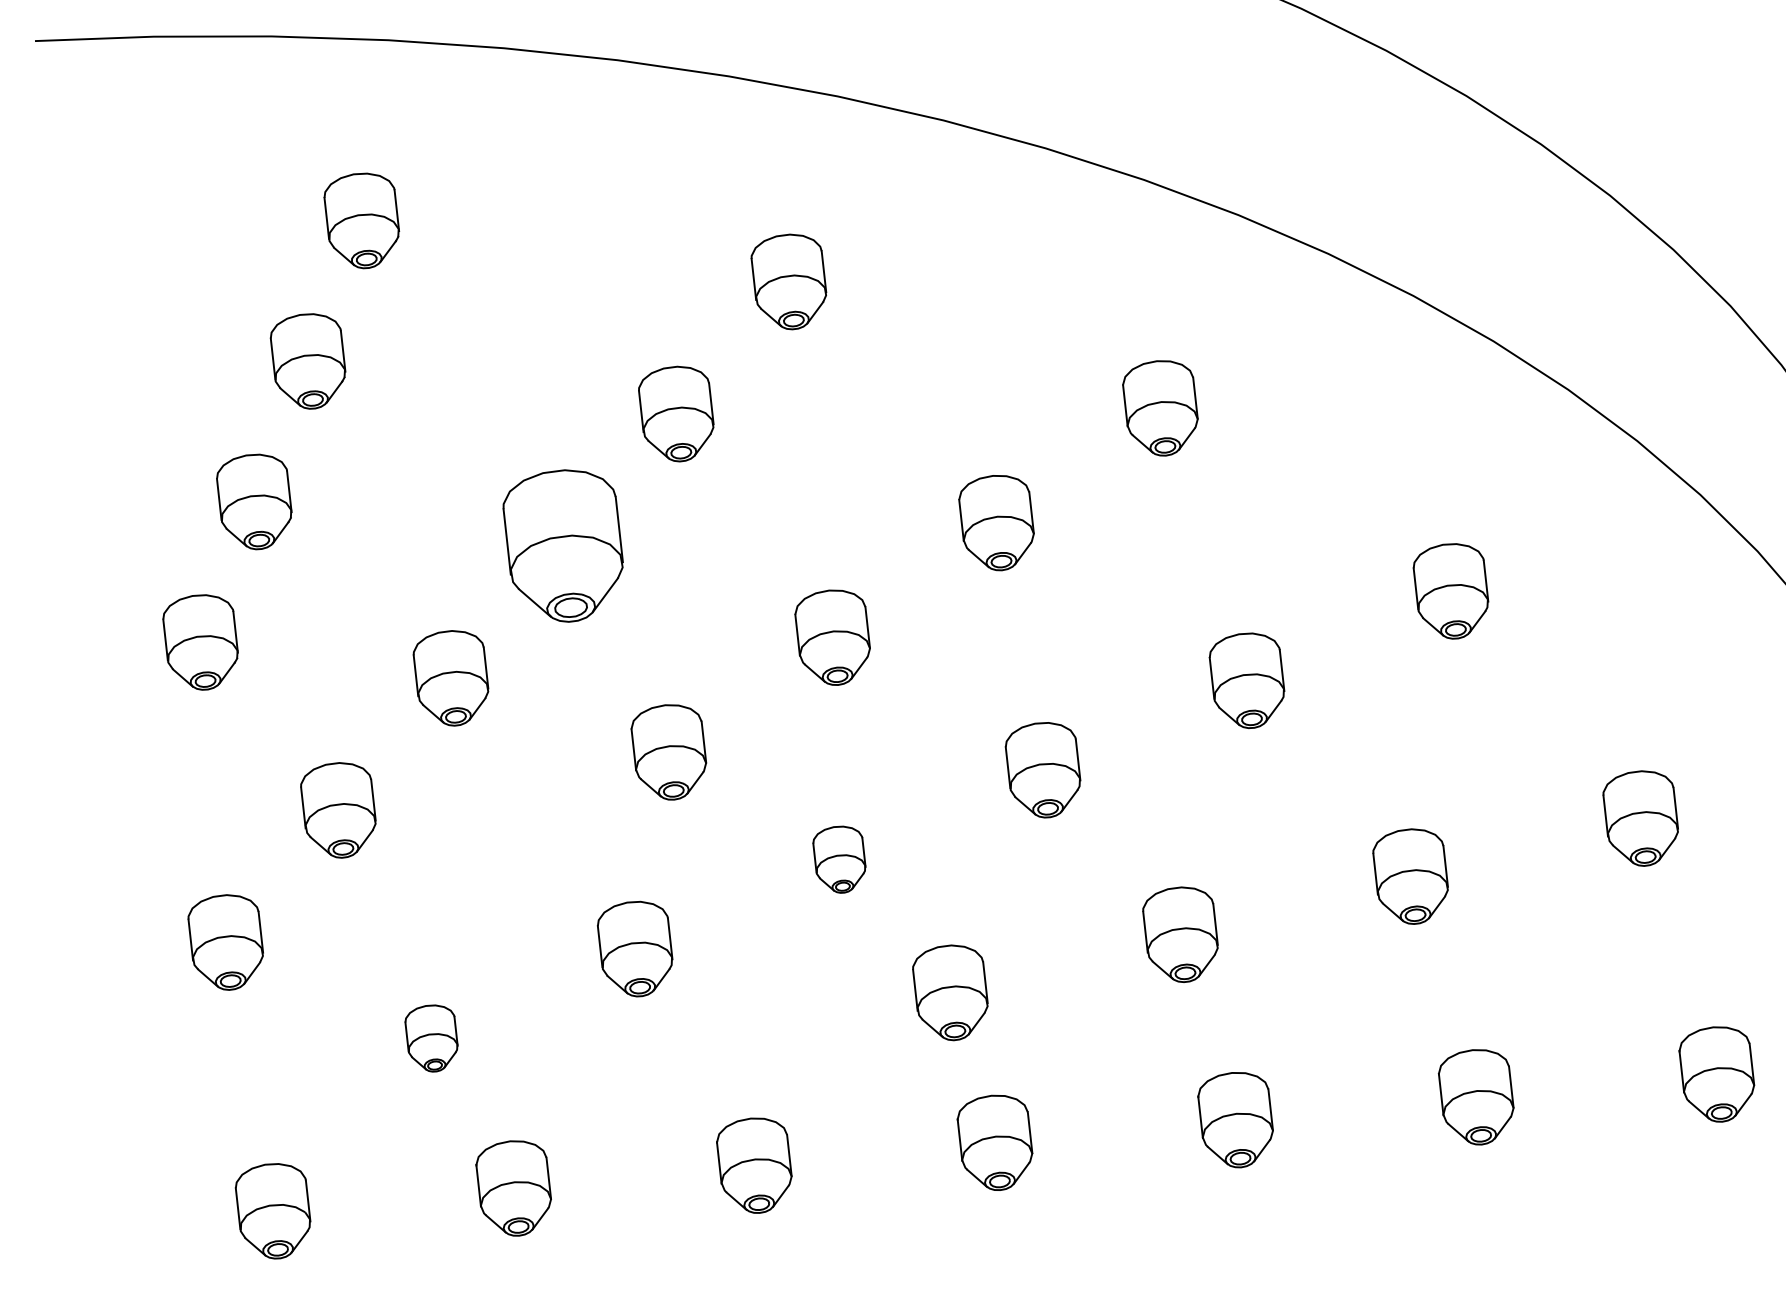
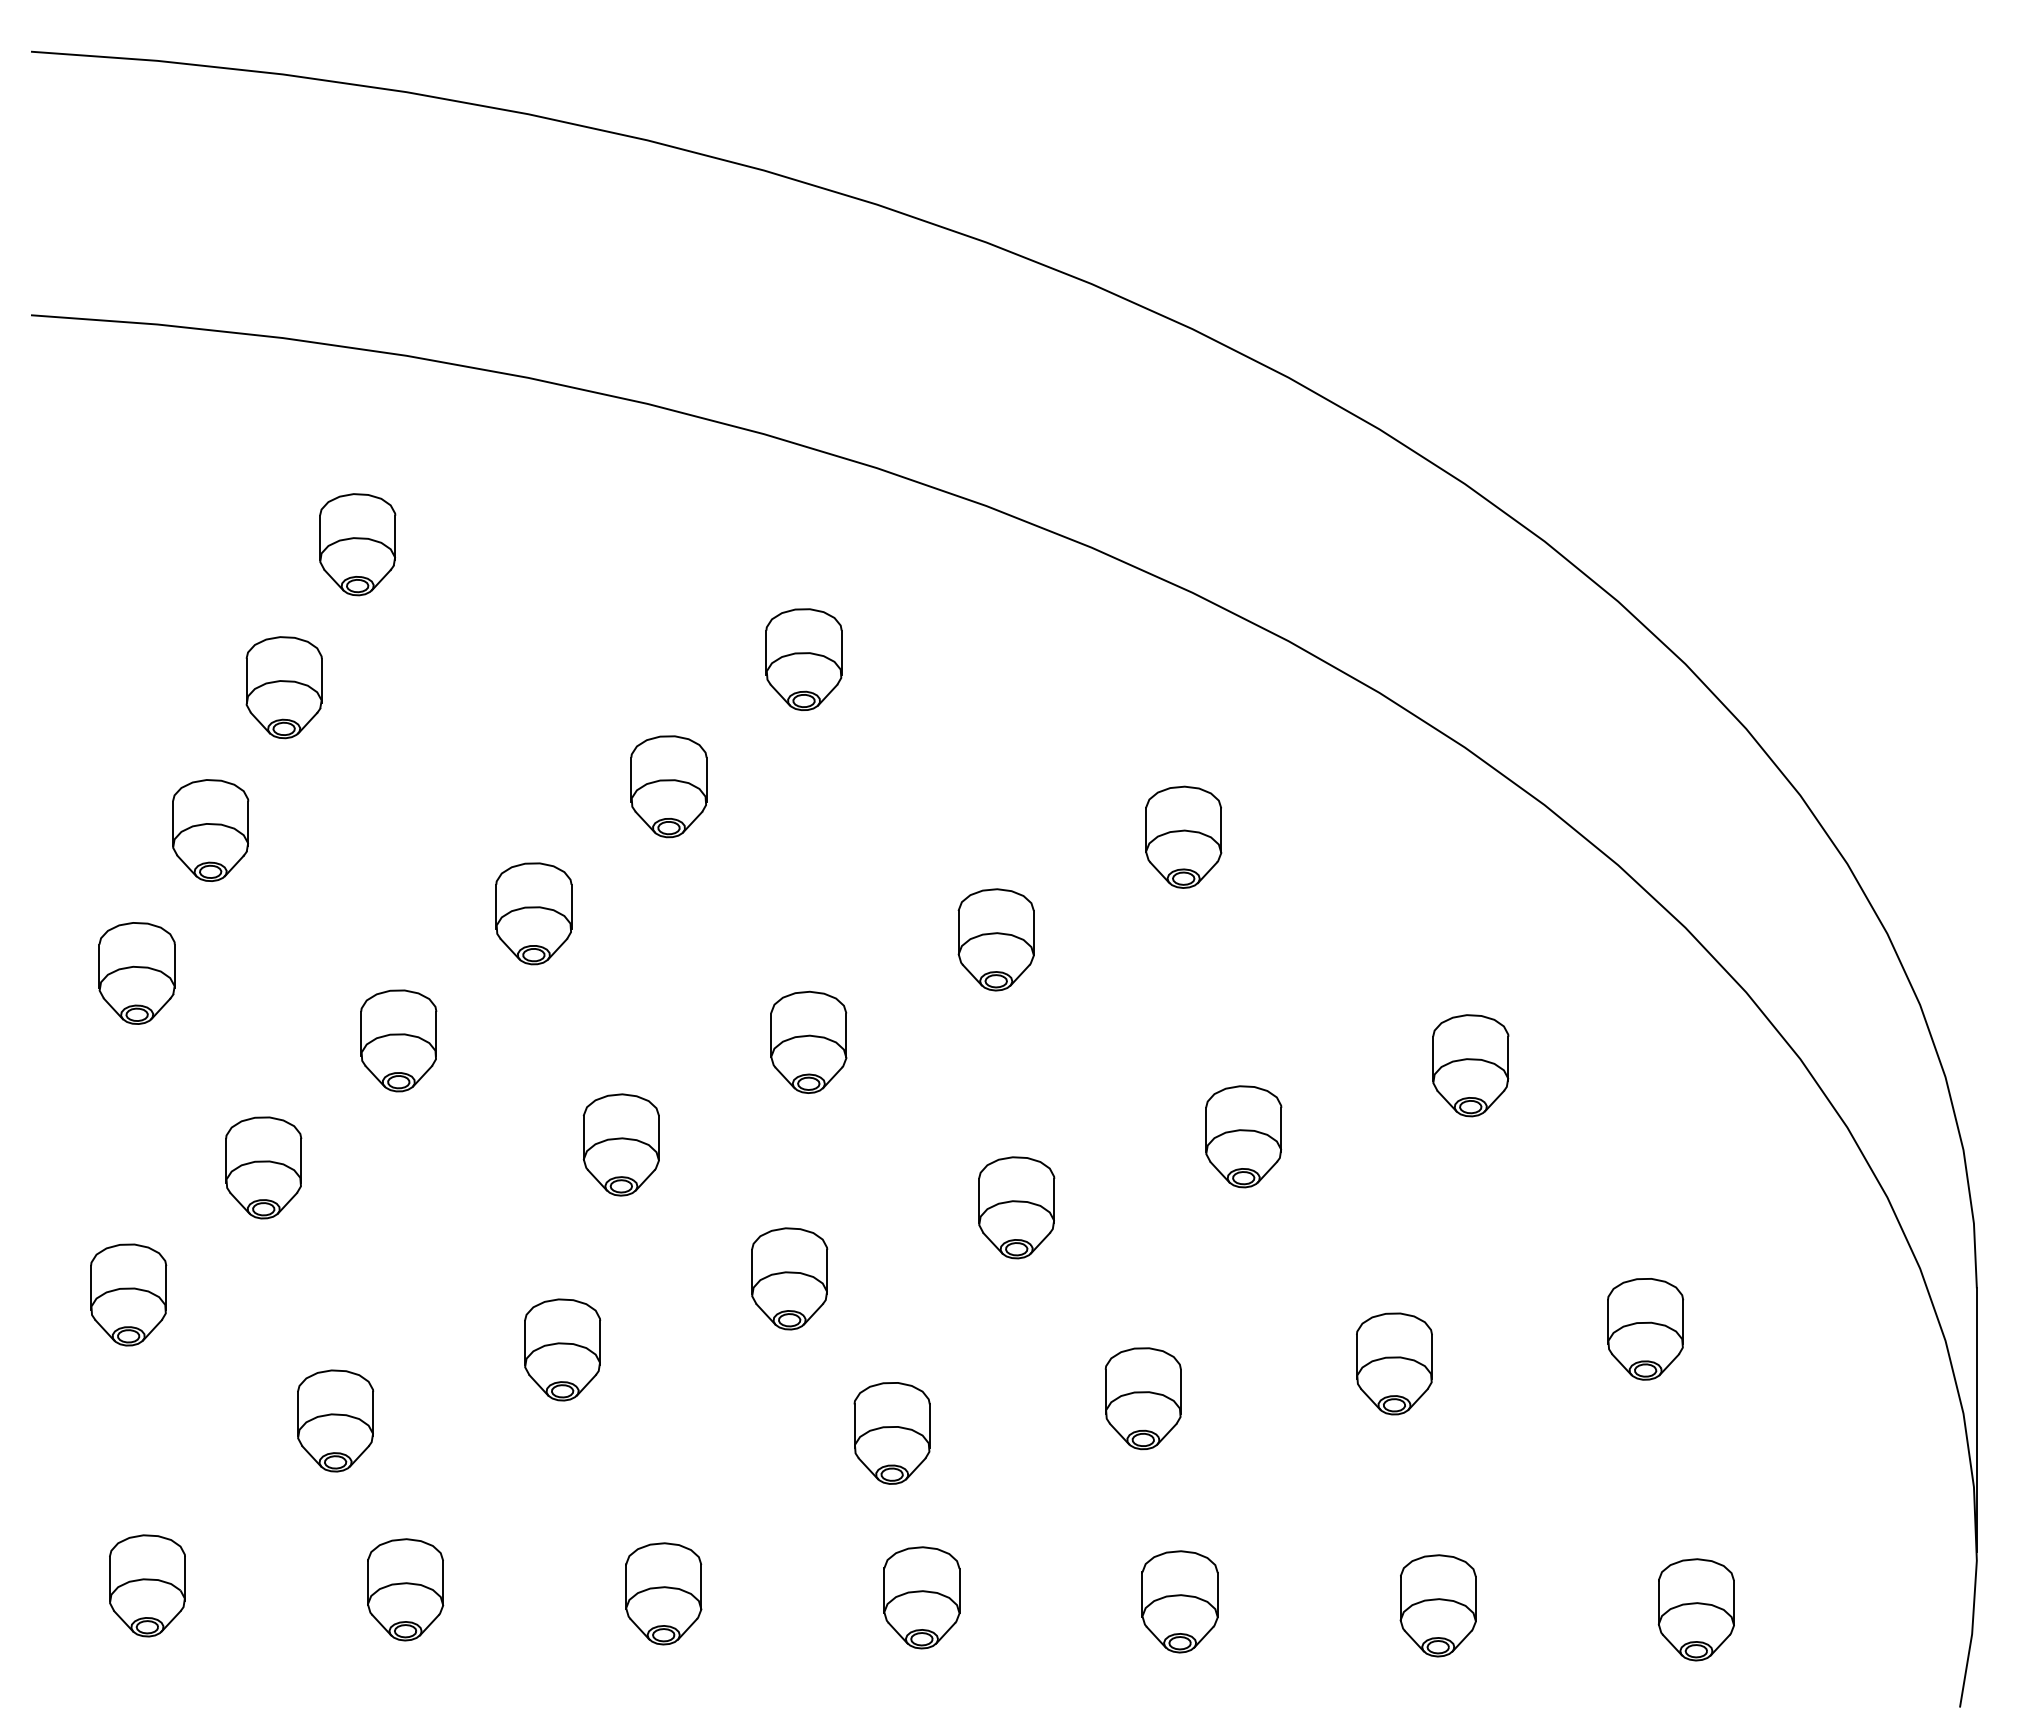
part: (563, 546) -> (533, 913), size x0.62
part: (839, 859) -> (789, 1278), size x1.43
part: (431, 1038) -> (335, 1420), size x1.43

